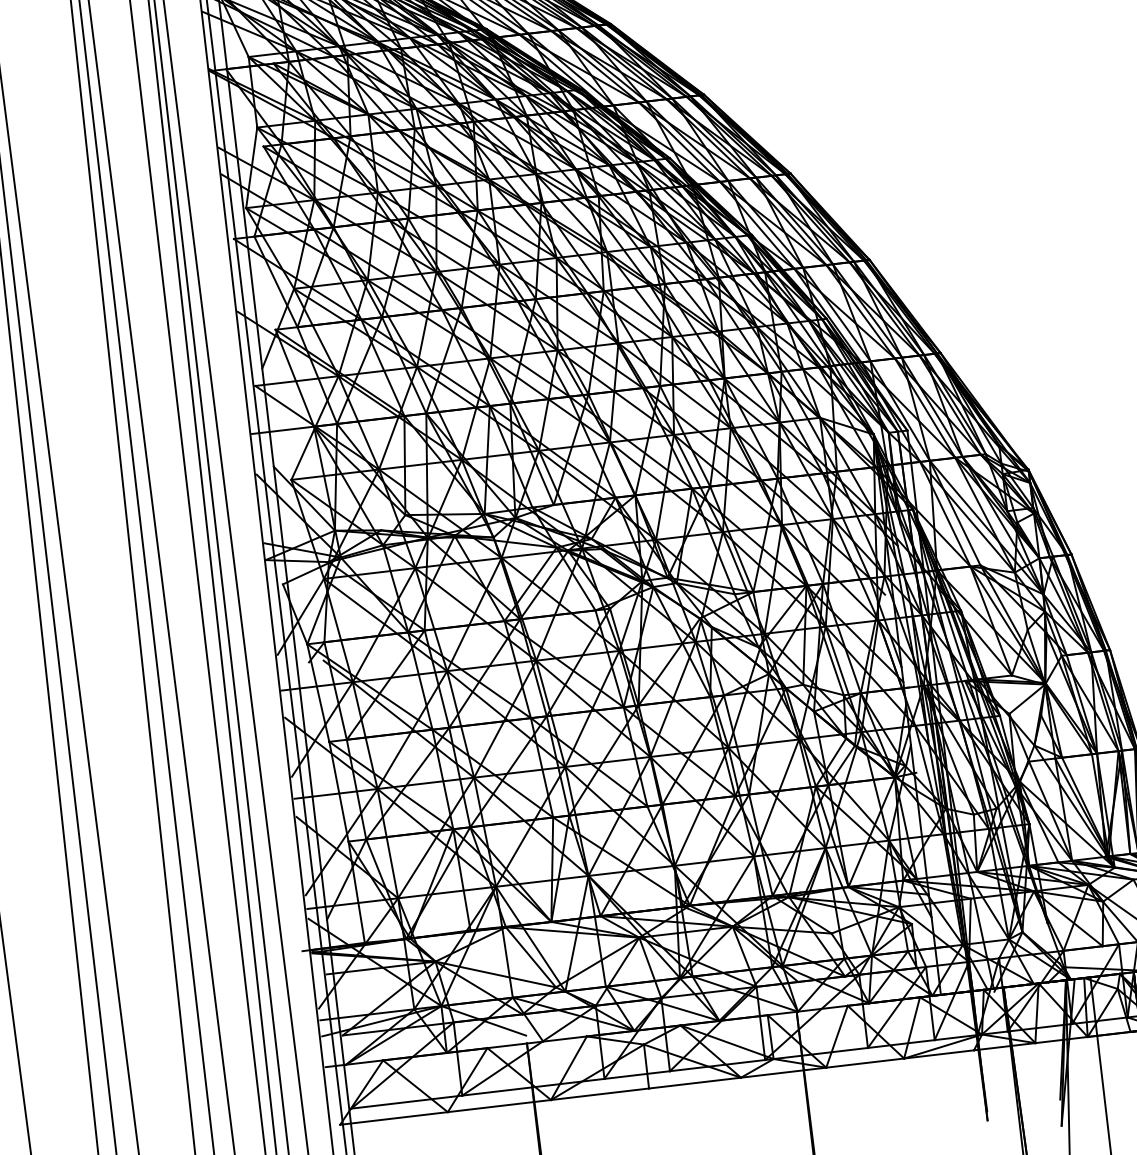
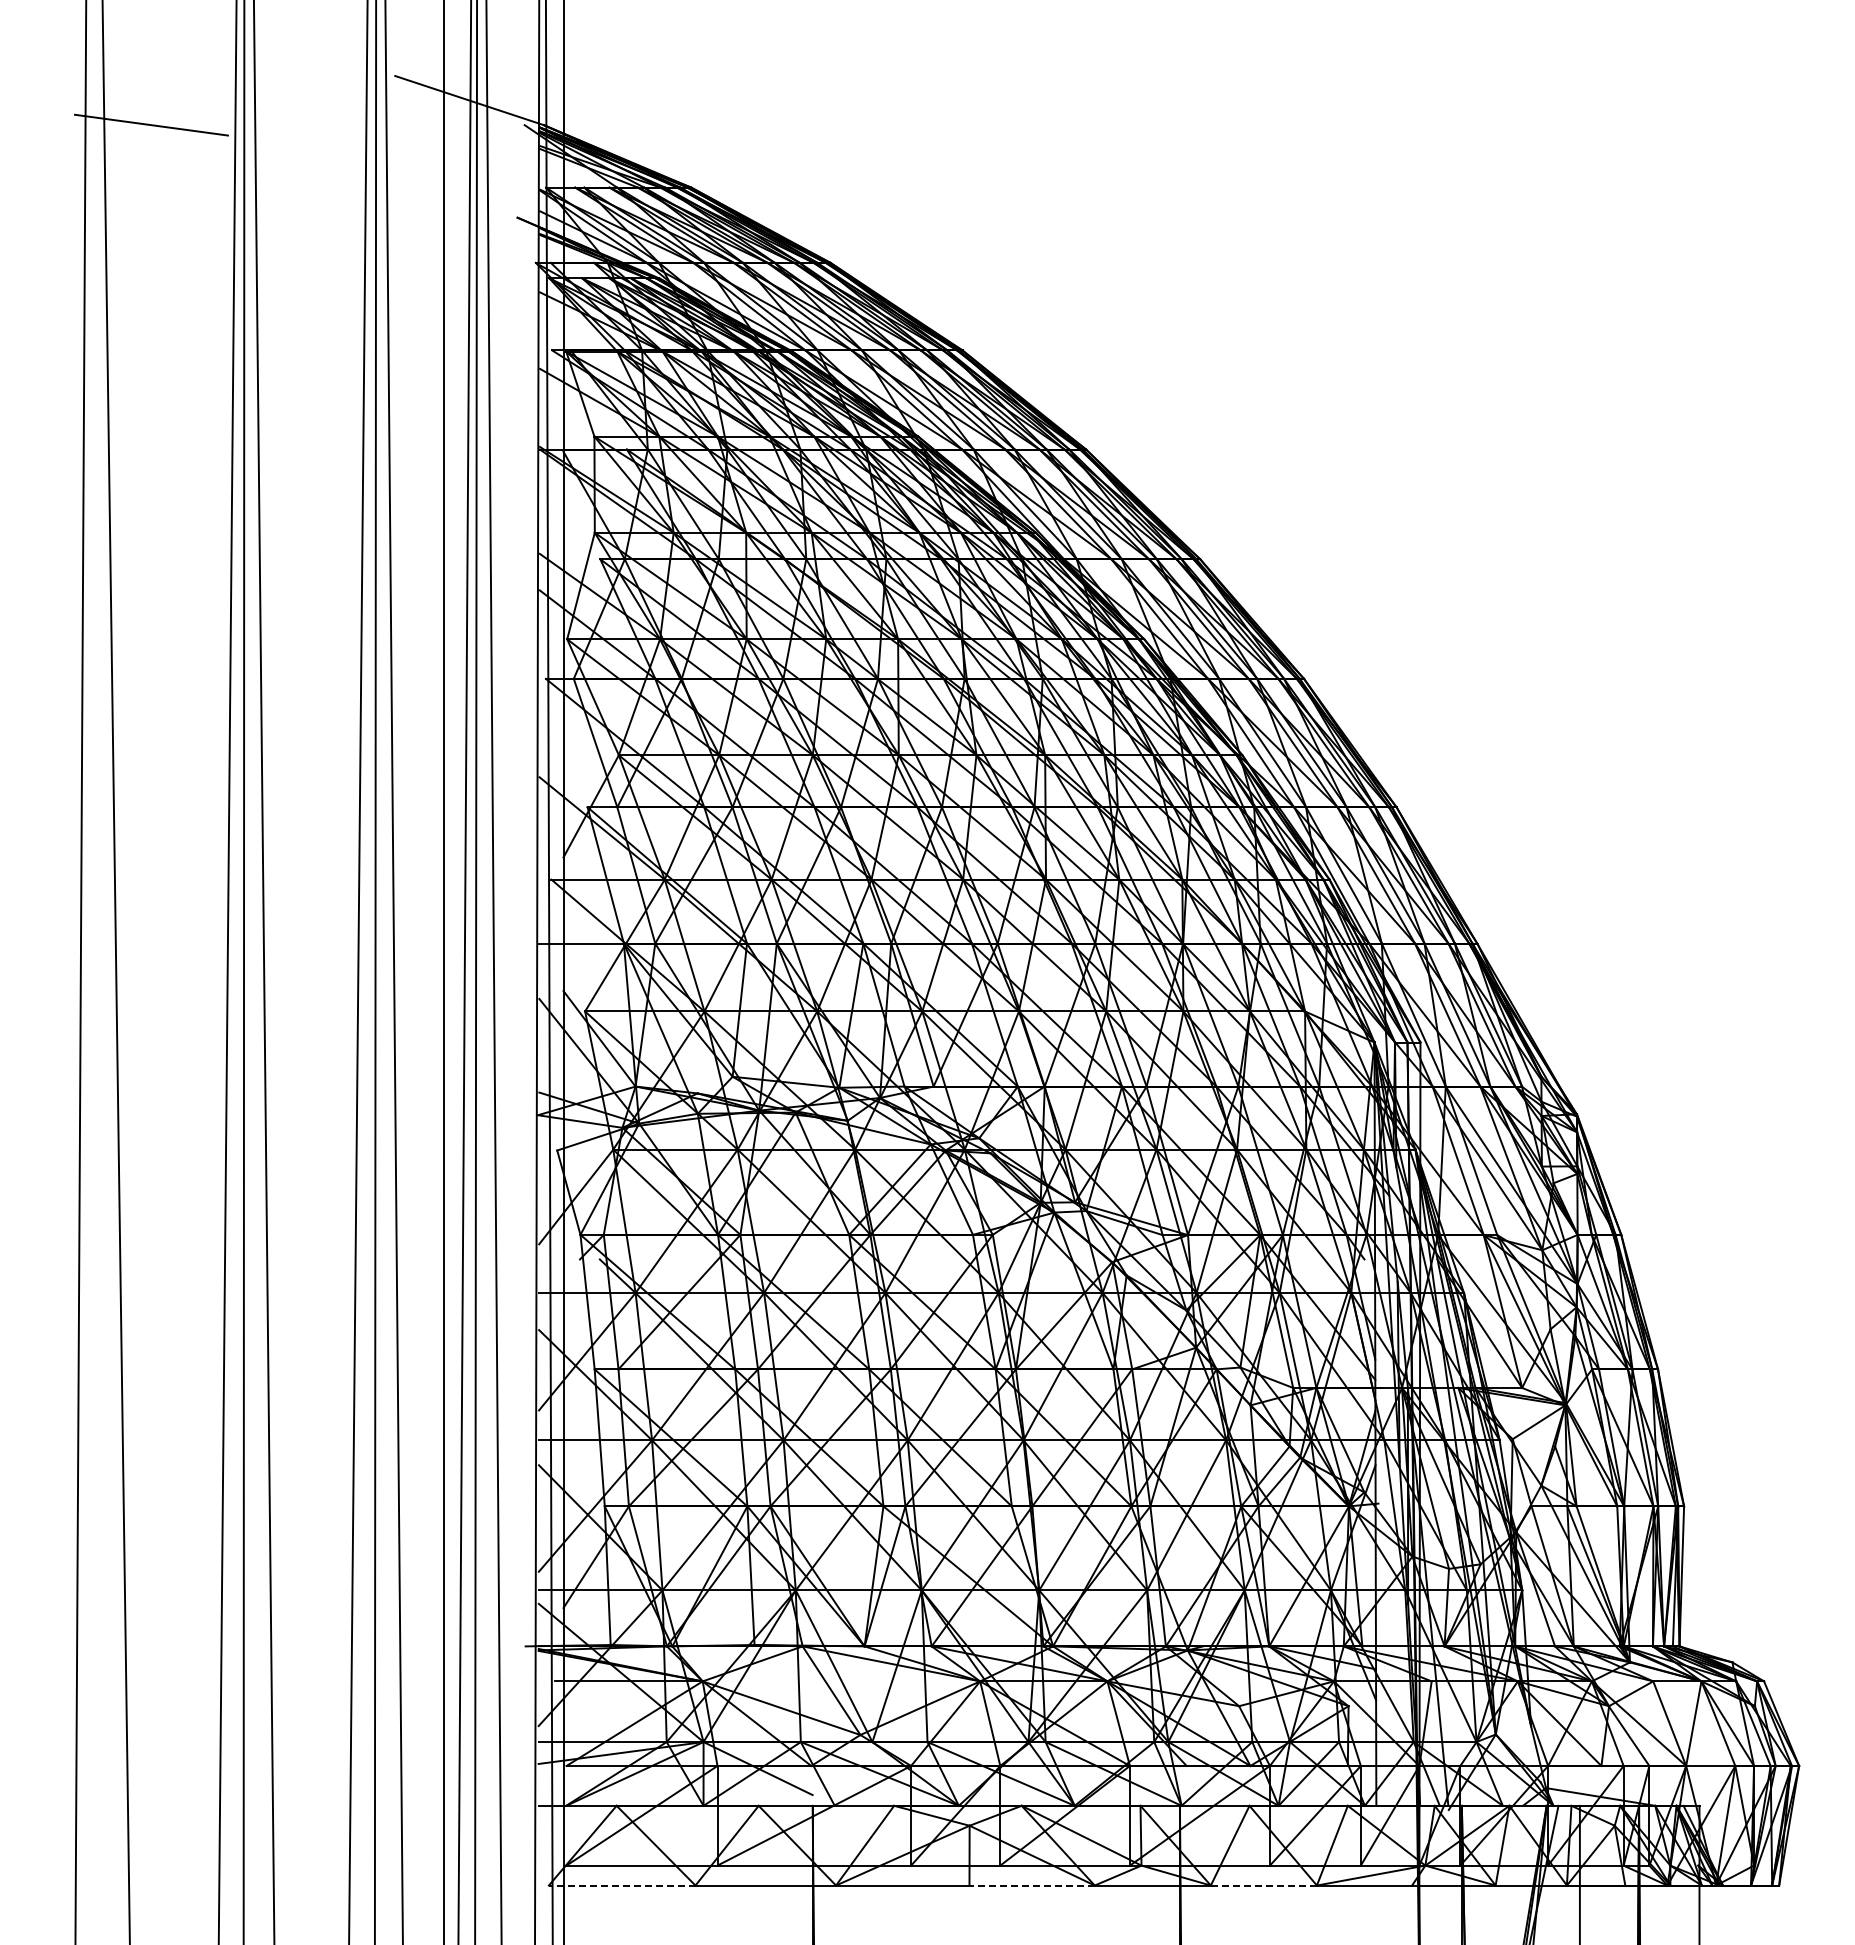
line: (864, 1063) -> (1263, 1885), solid -> dashed
line: (695, 1083) -> (1032, 1885), solid -> dashed
line: (393, 1118) -> (621, 1885), solid -> dashed

